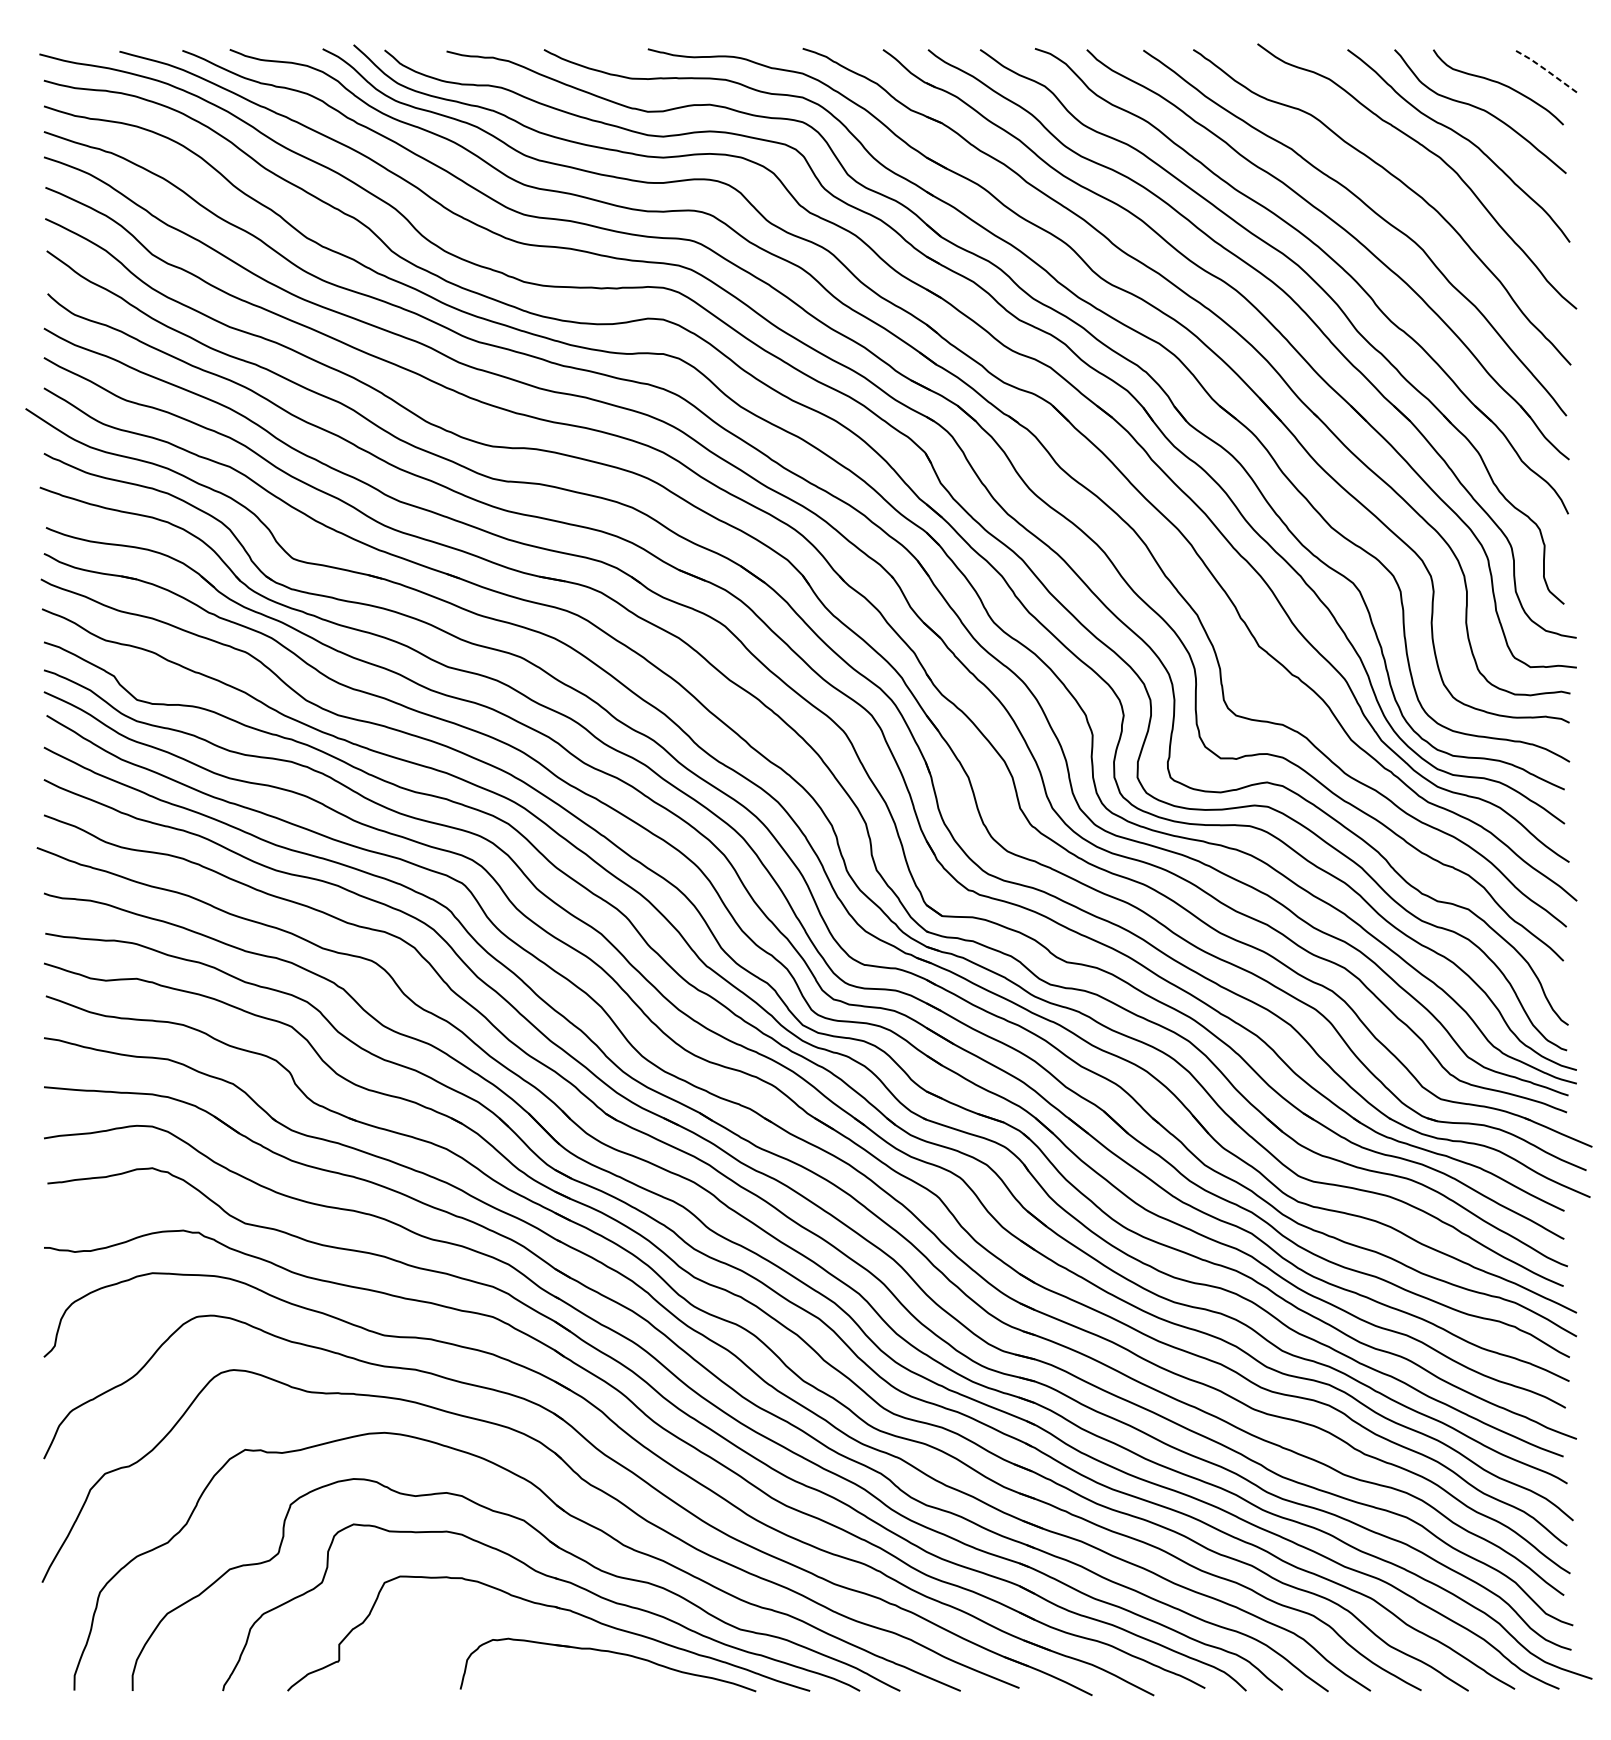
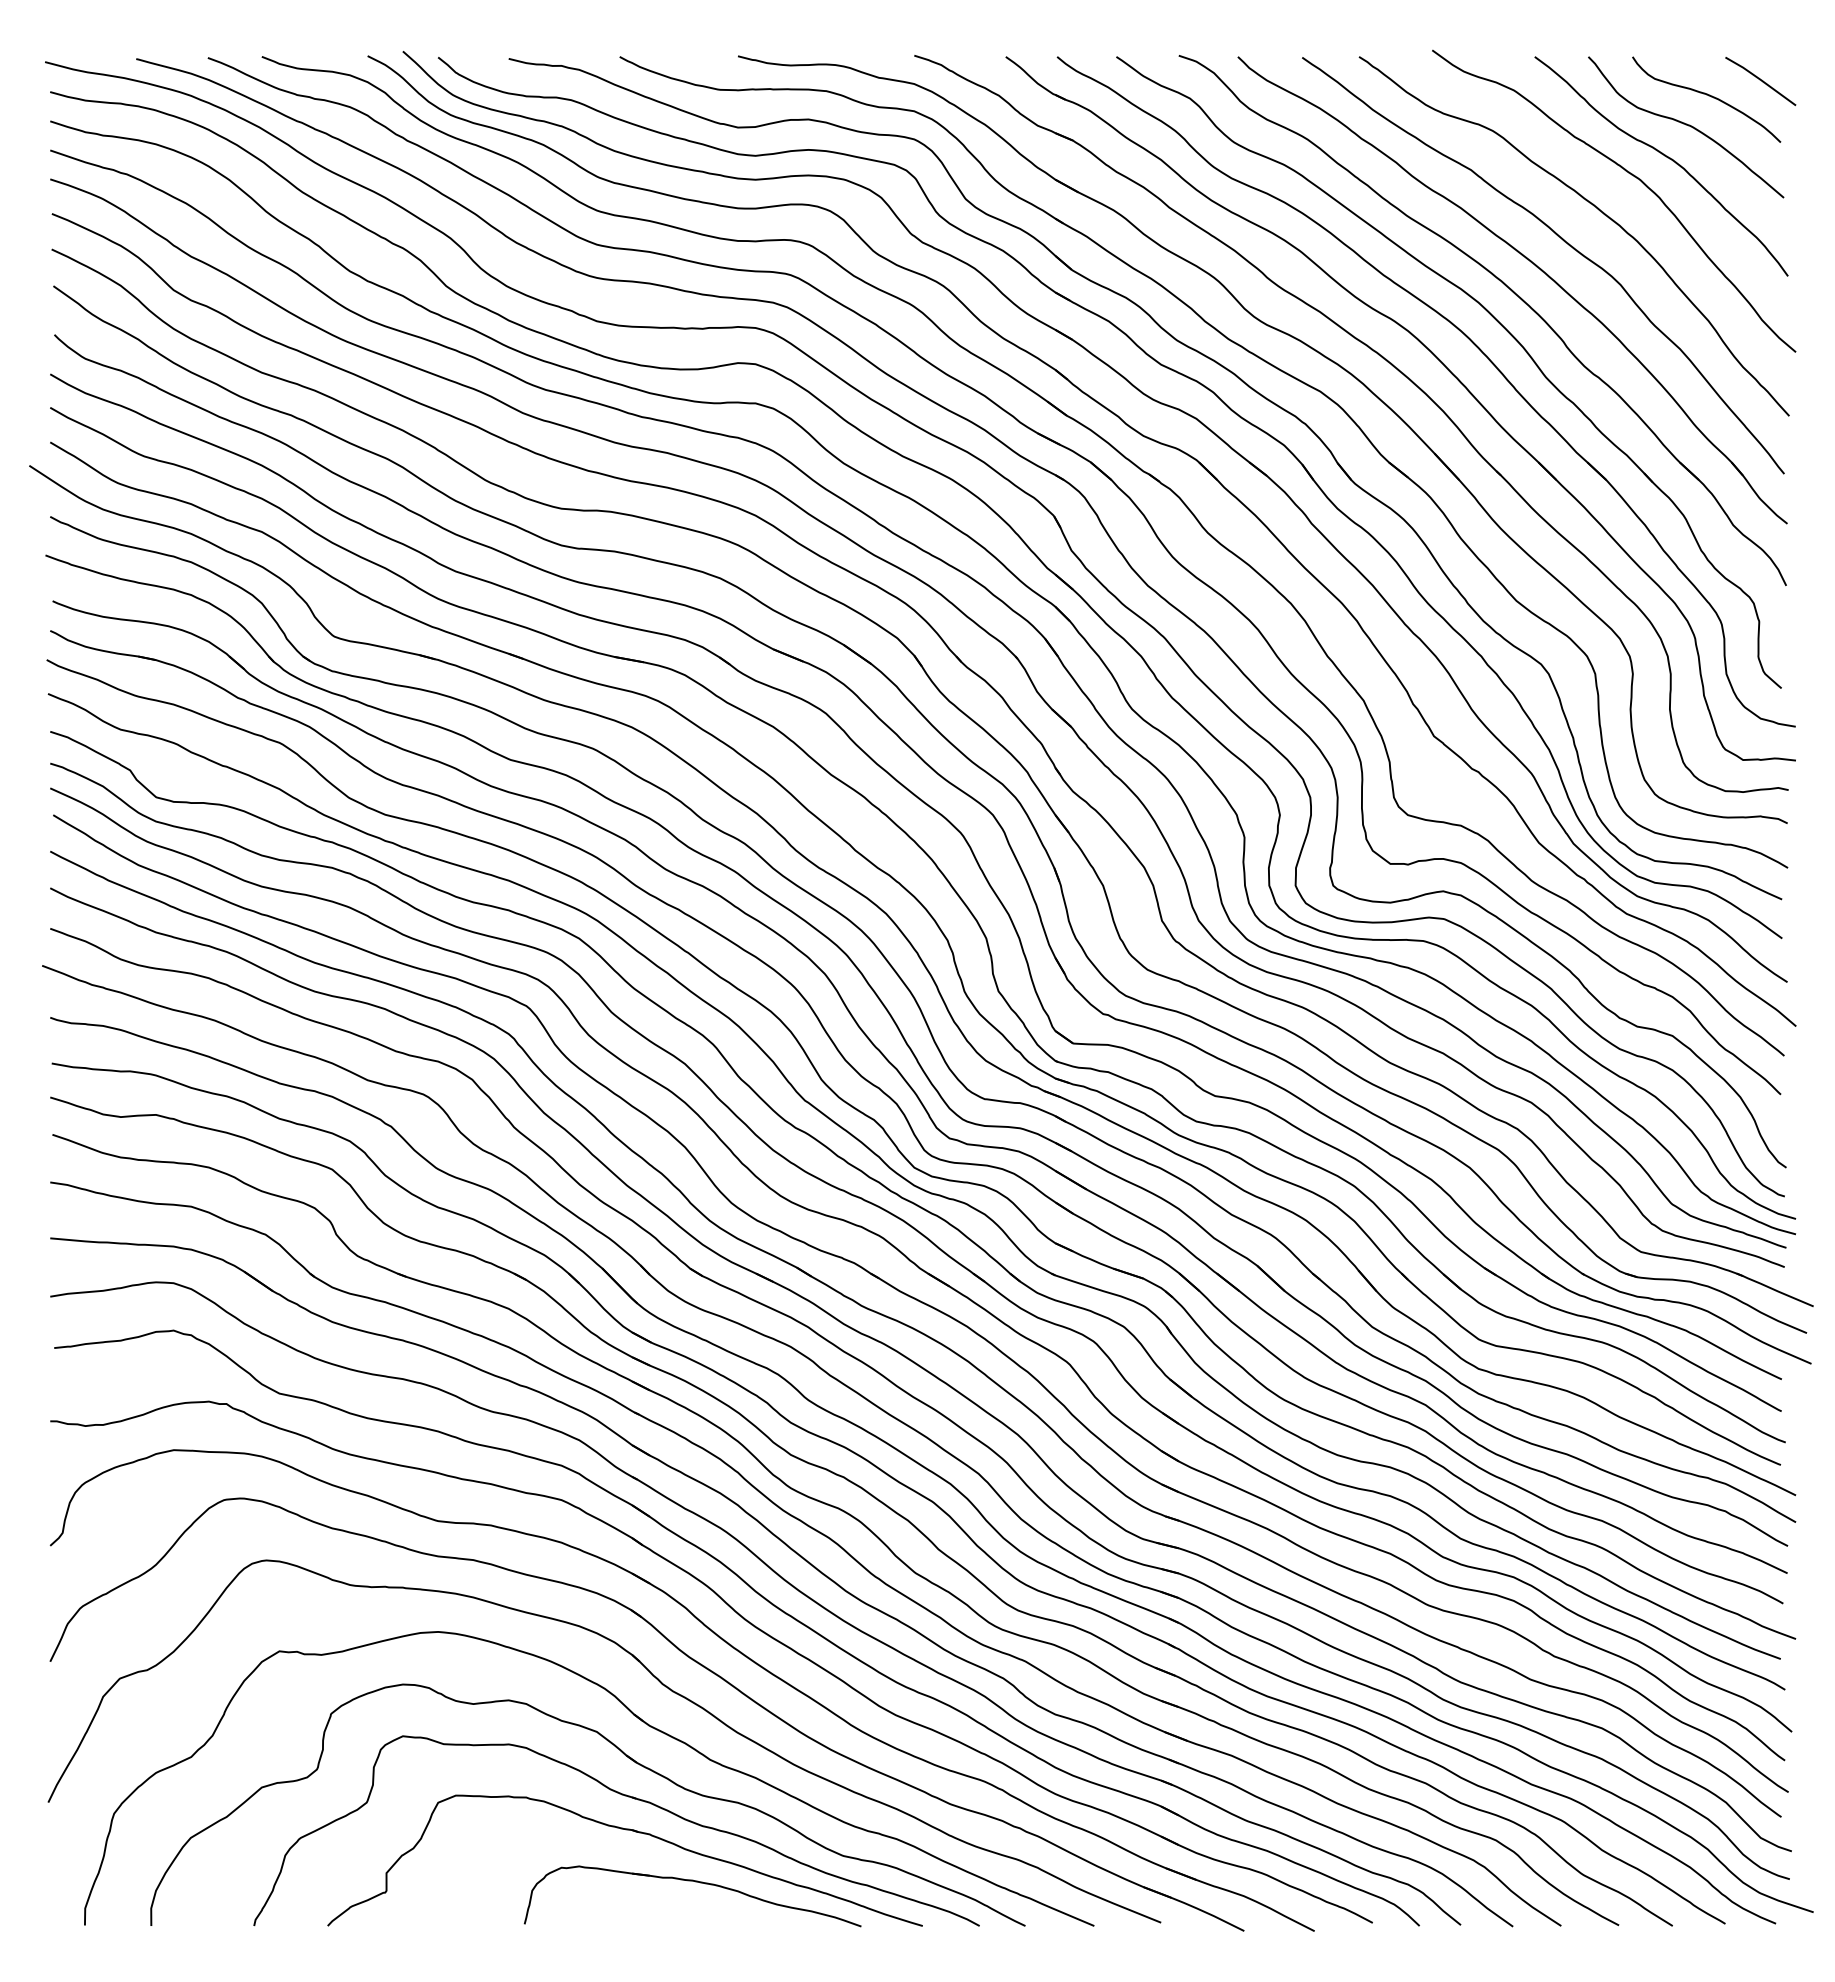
line: (1545, 69) -> (1760, 79), dashed -> solid

